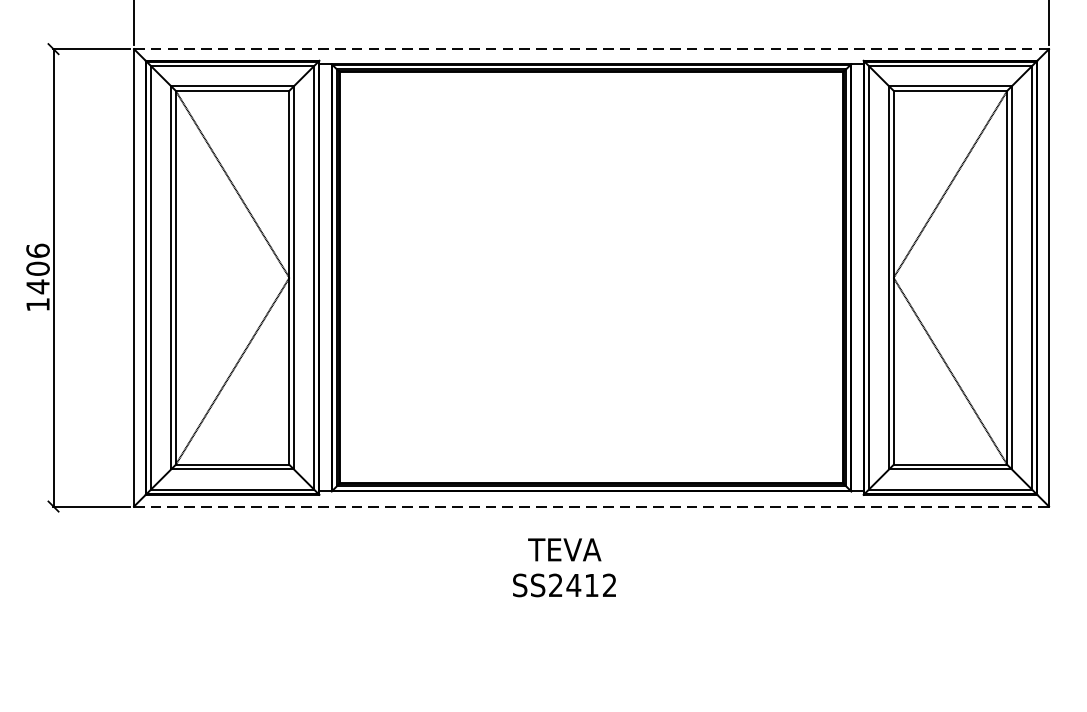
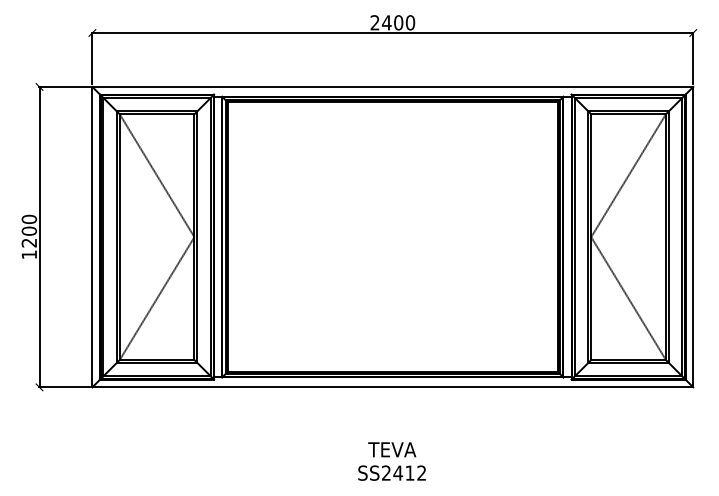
line: (592, 48) -> (393, 86), dashed -> solid
text: (36, 267) -> (28, 230), 1406 -> 1200
line: (591, 506) -> (392, 387), dashed -> solid
text: (563, 567) -> (391, 461), moved

